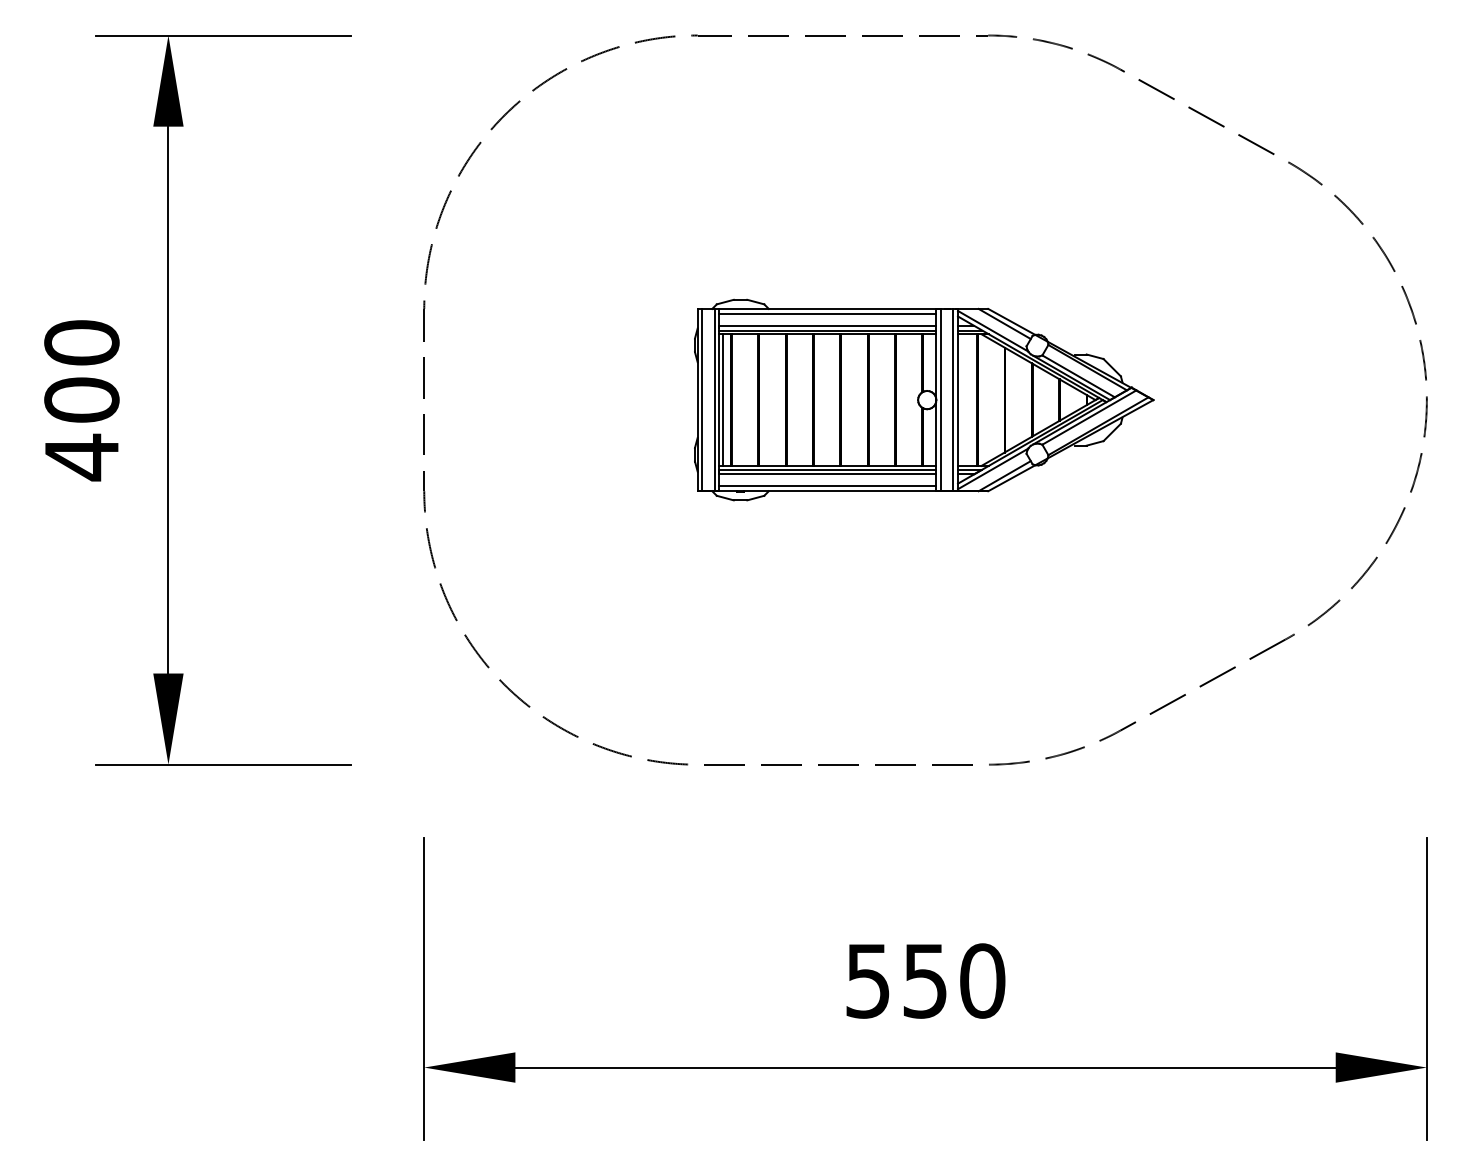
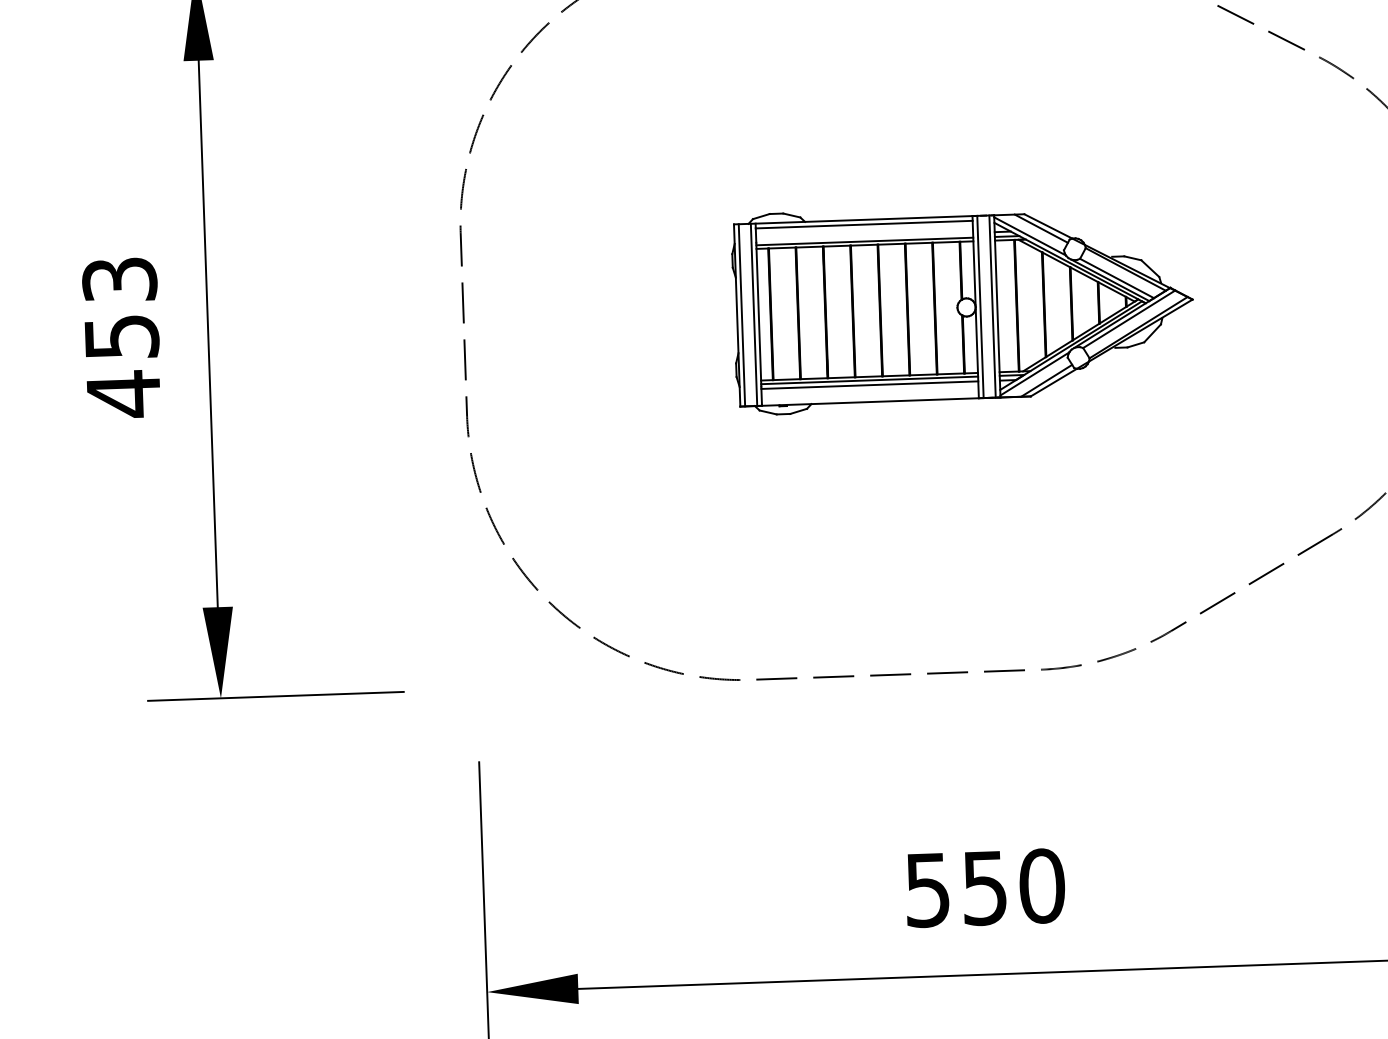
line: (827, 325) -> (864, 236), removed
text: (81, 371) -> (120, 308), 400 -> 453
line: (723, 399) -> (762, 313), removed
line: (827, 486) -> (869, 397), removed

